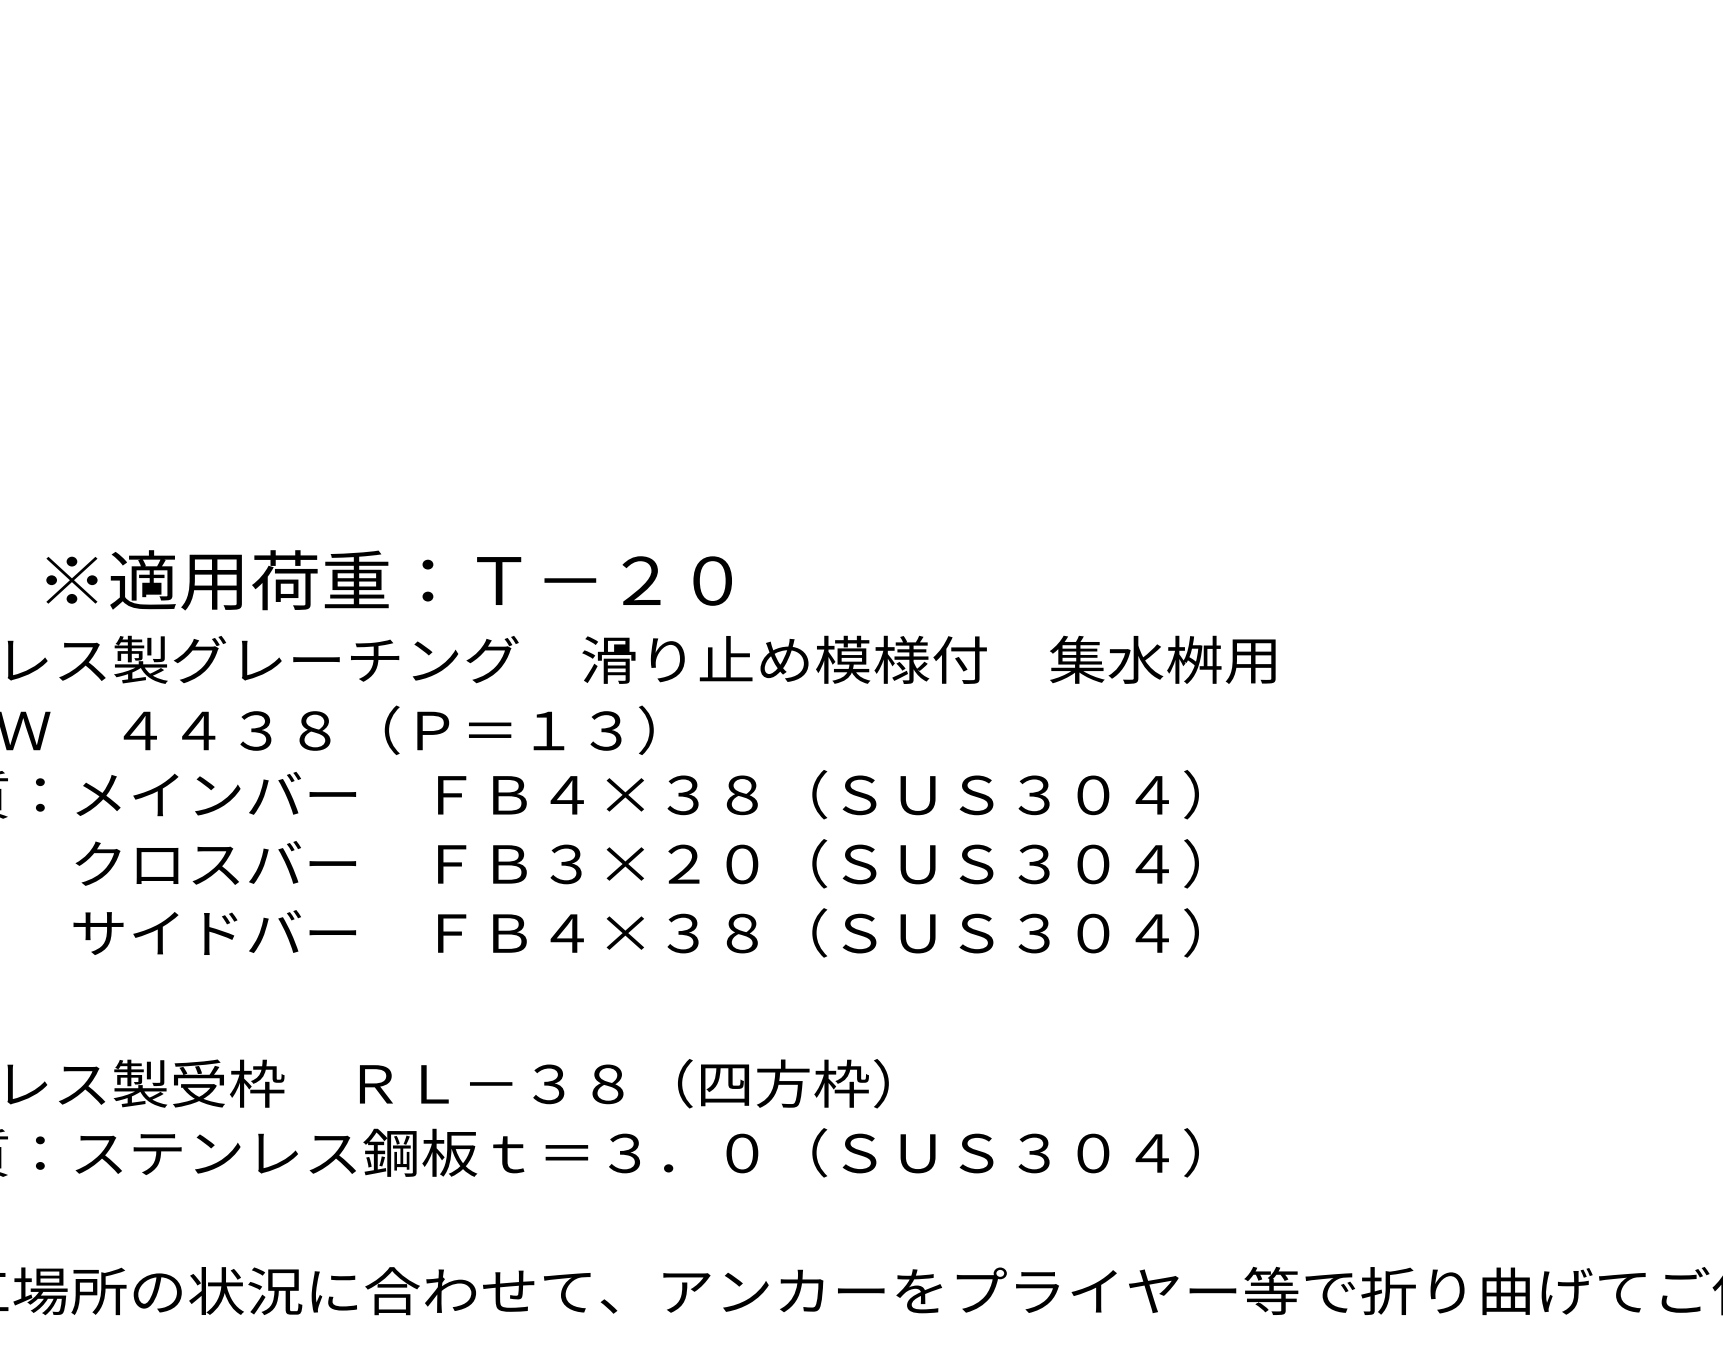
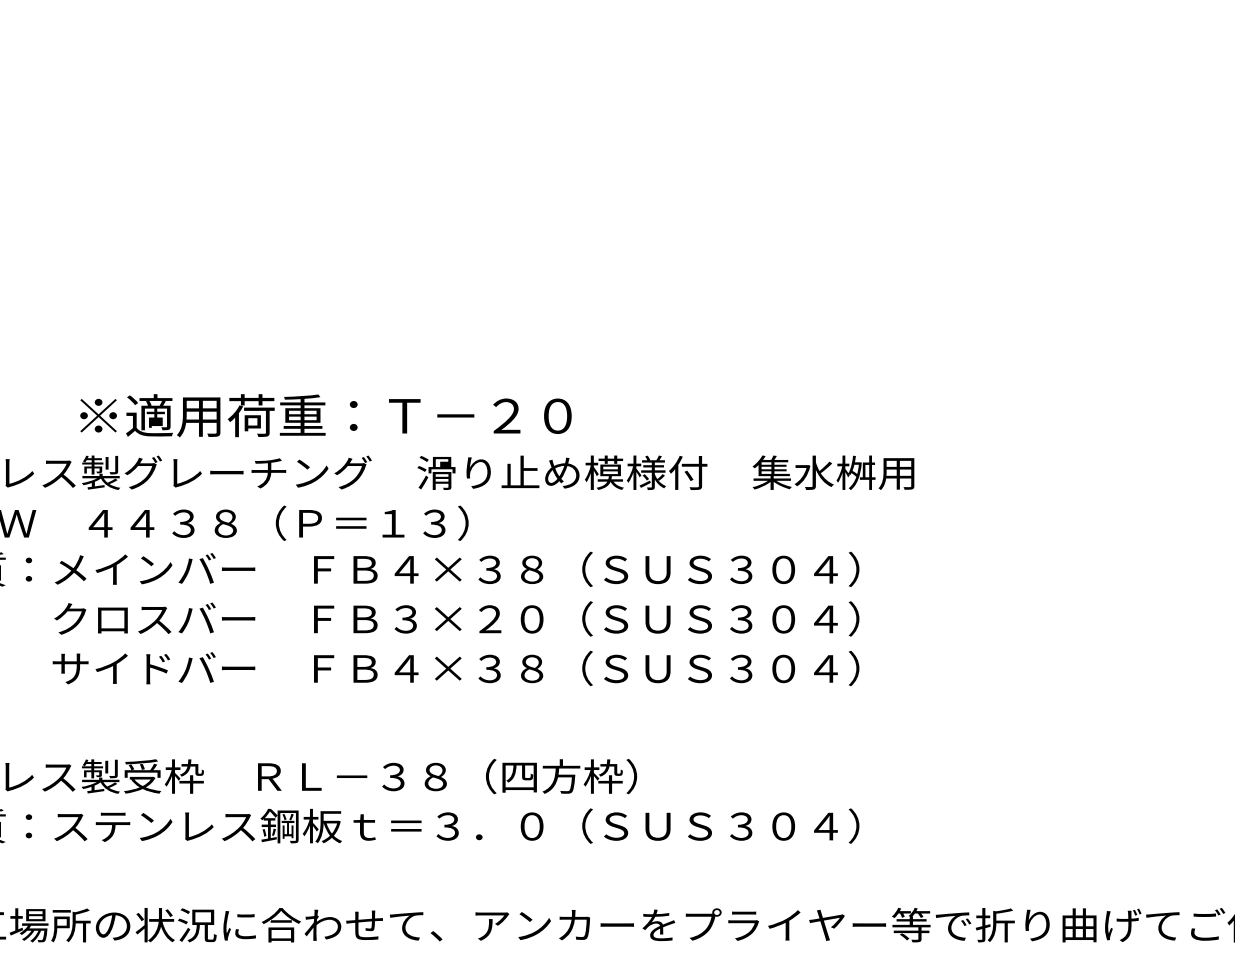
text: (388, 579) -> (325, 415), moved

